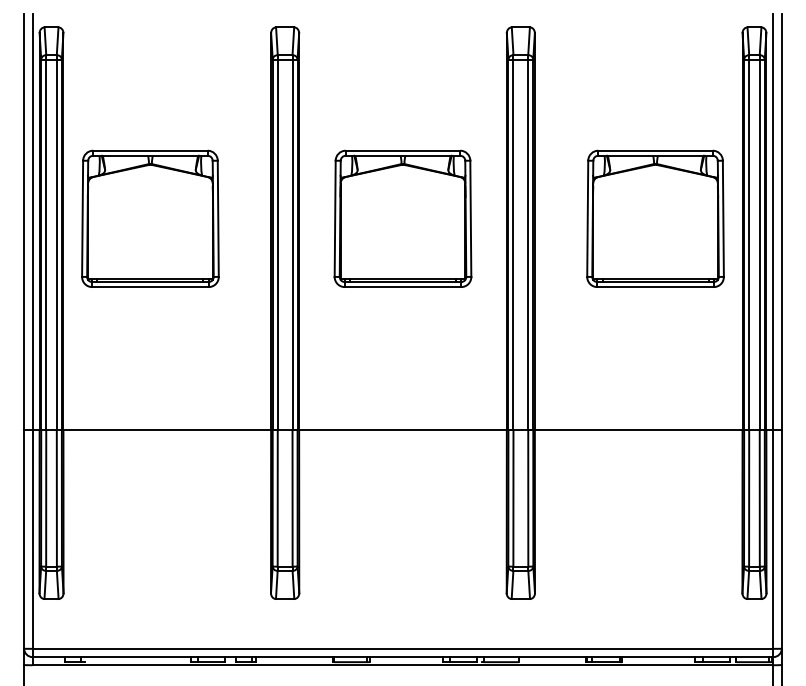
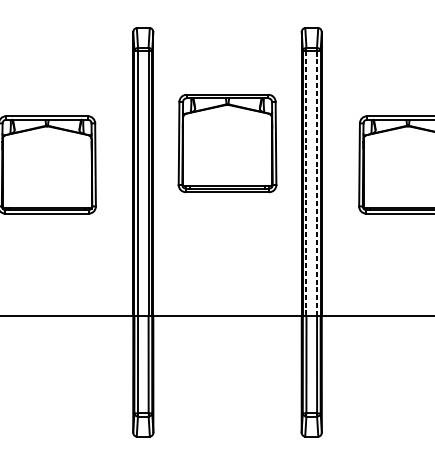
part: (402, 218) -> (227, 143), moved
line: (528, 244) -> (317, 183), solid -> dashed
line: (513, 245) -> (306, 183), solid -> dashed

